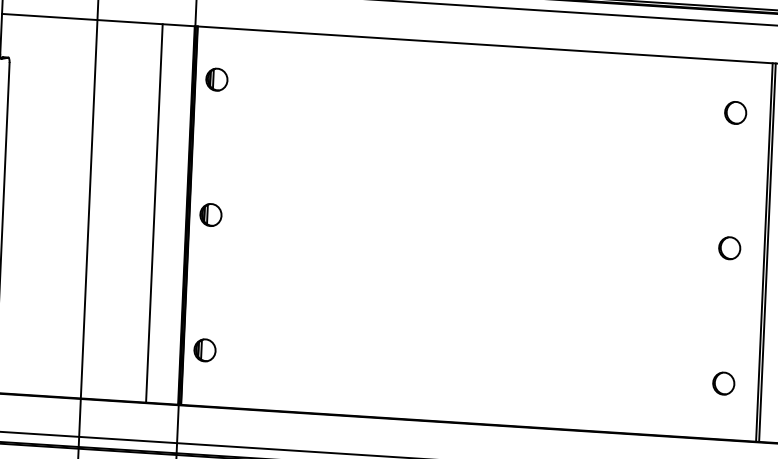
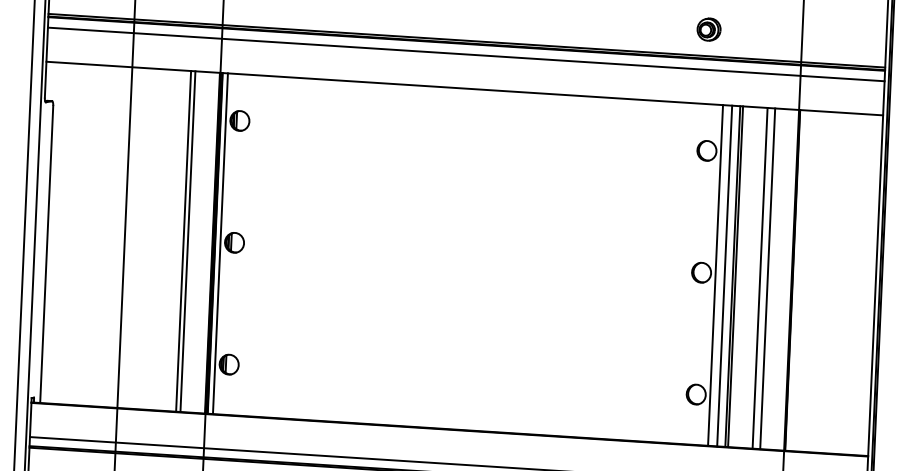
line: (158, 213) -> (187, 241), added
line: (194, 215) -> (219, 243), added
line: (745, 251) -> (715, 275), added
line: (755, 251) -> (724, 275), added

